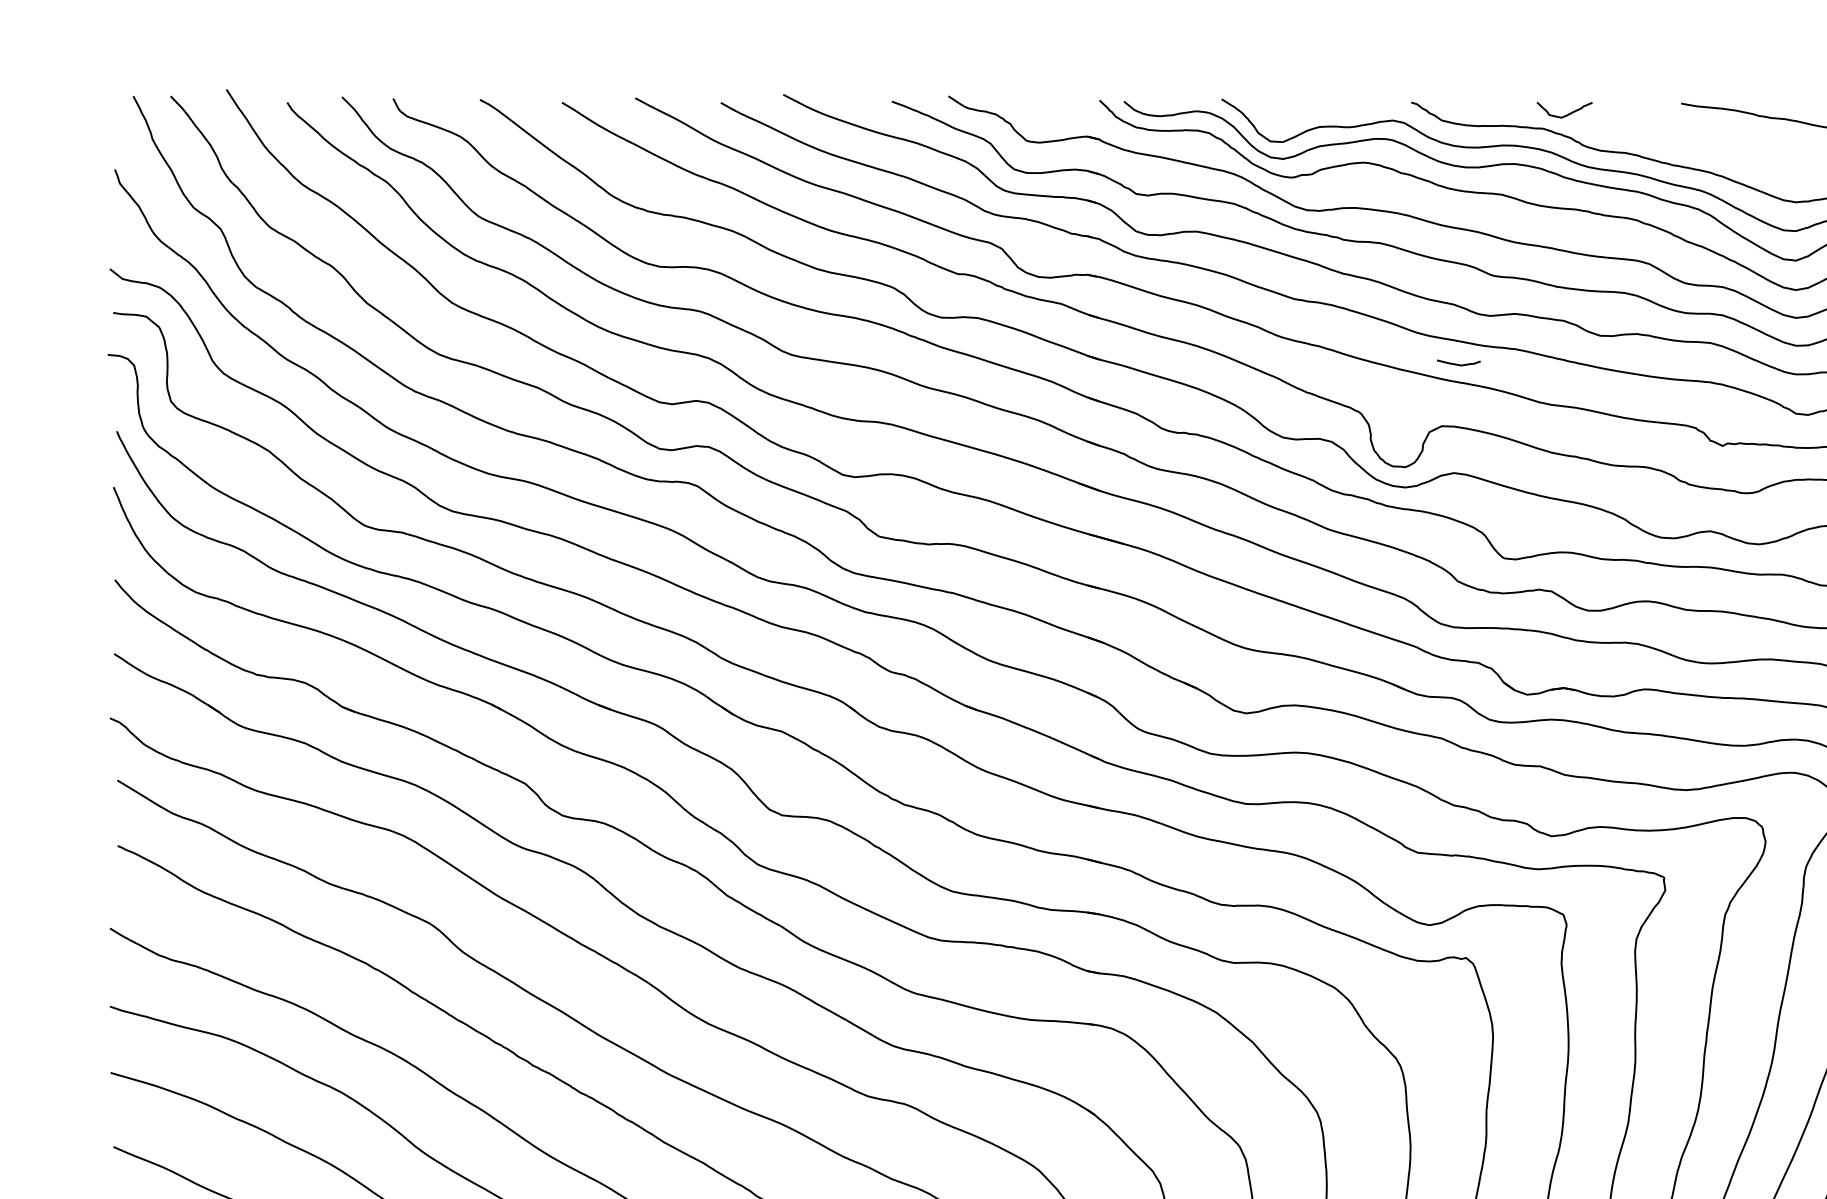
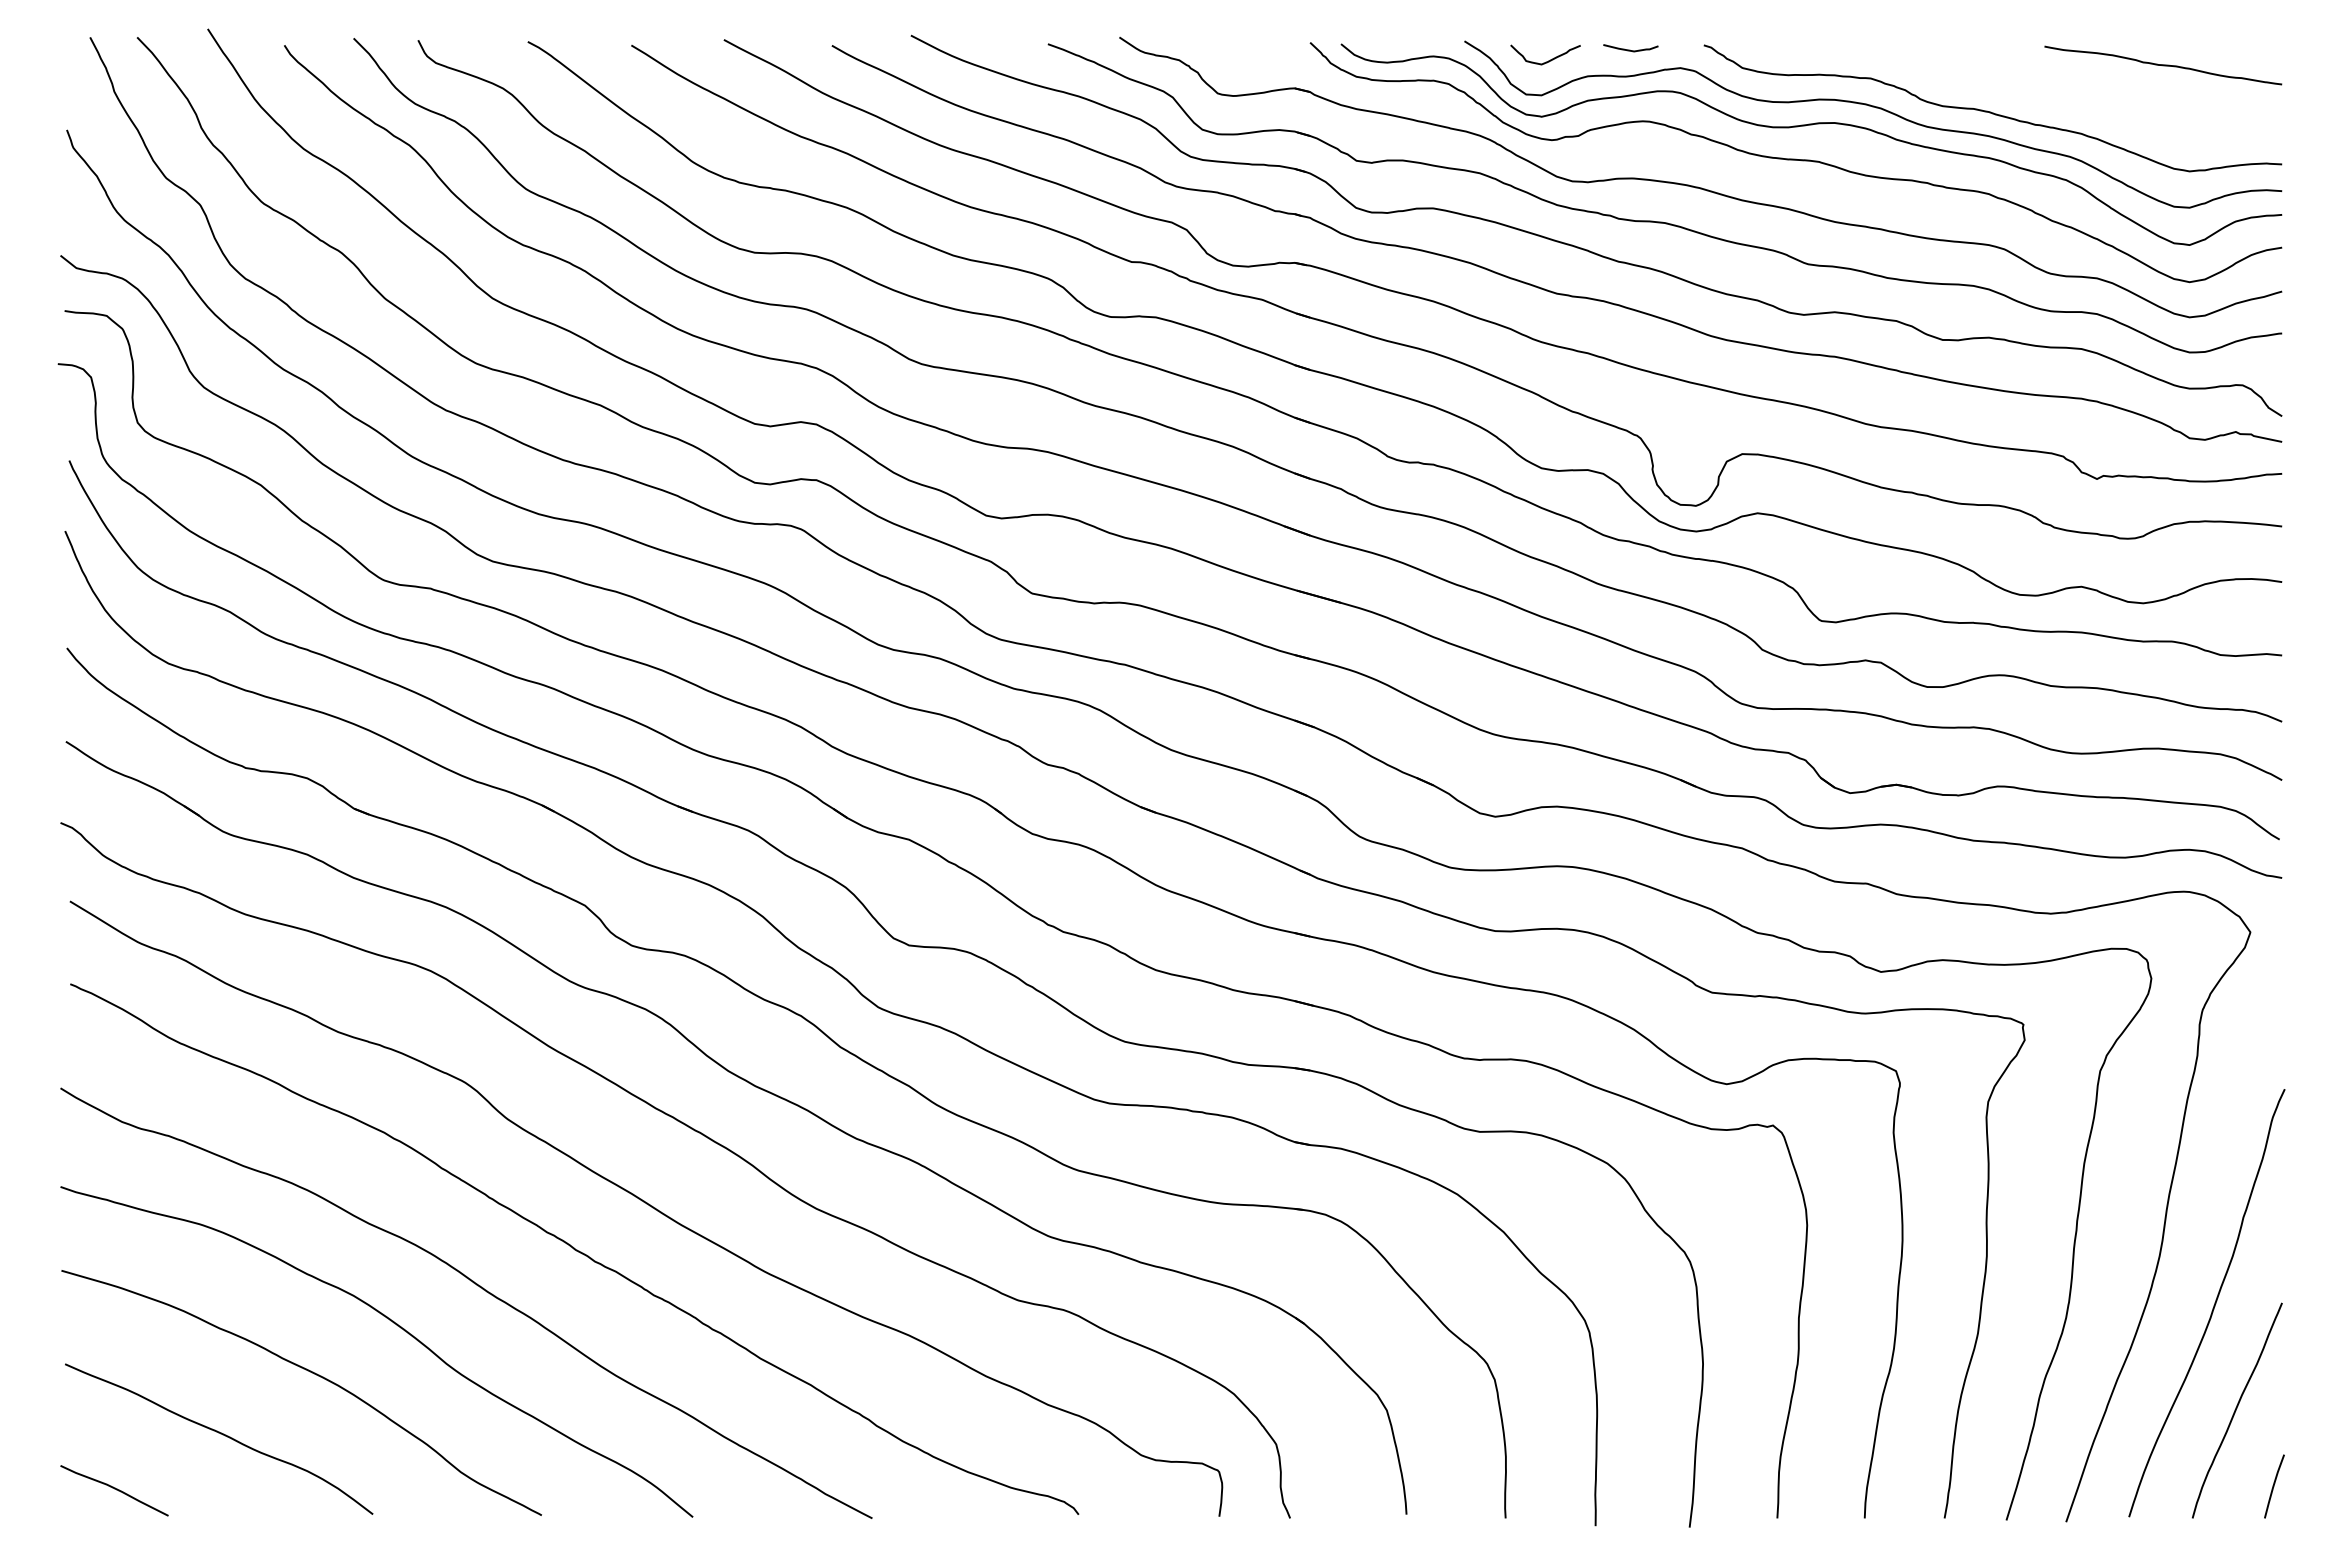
curve: (1566, 114) -> (1548, 60), moved
curve: (1458, 363) -> (1630, 49), moved

